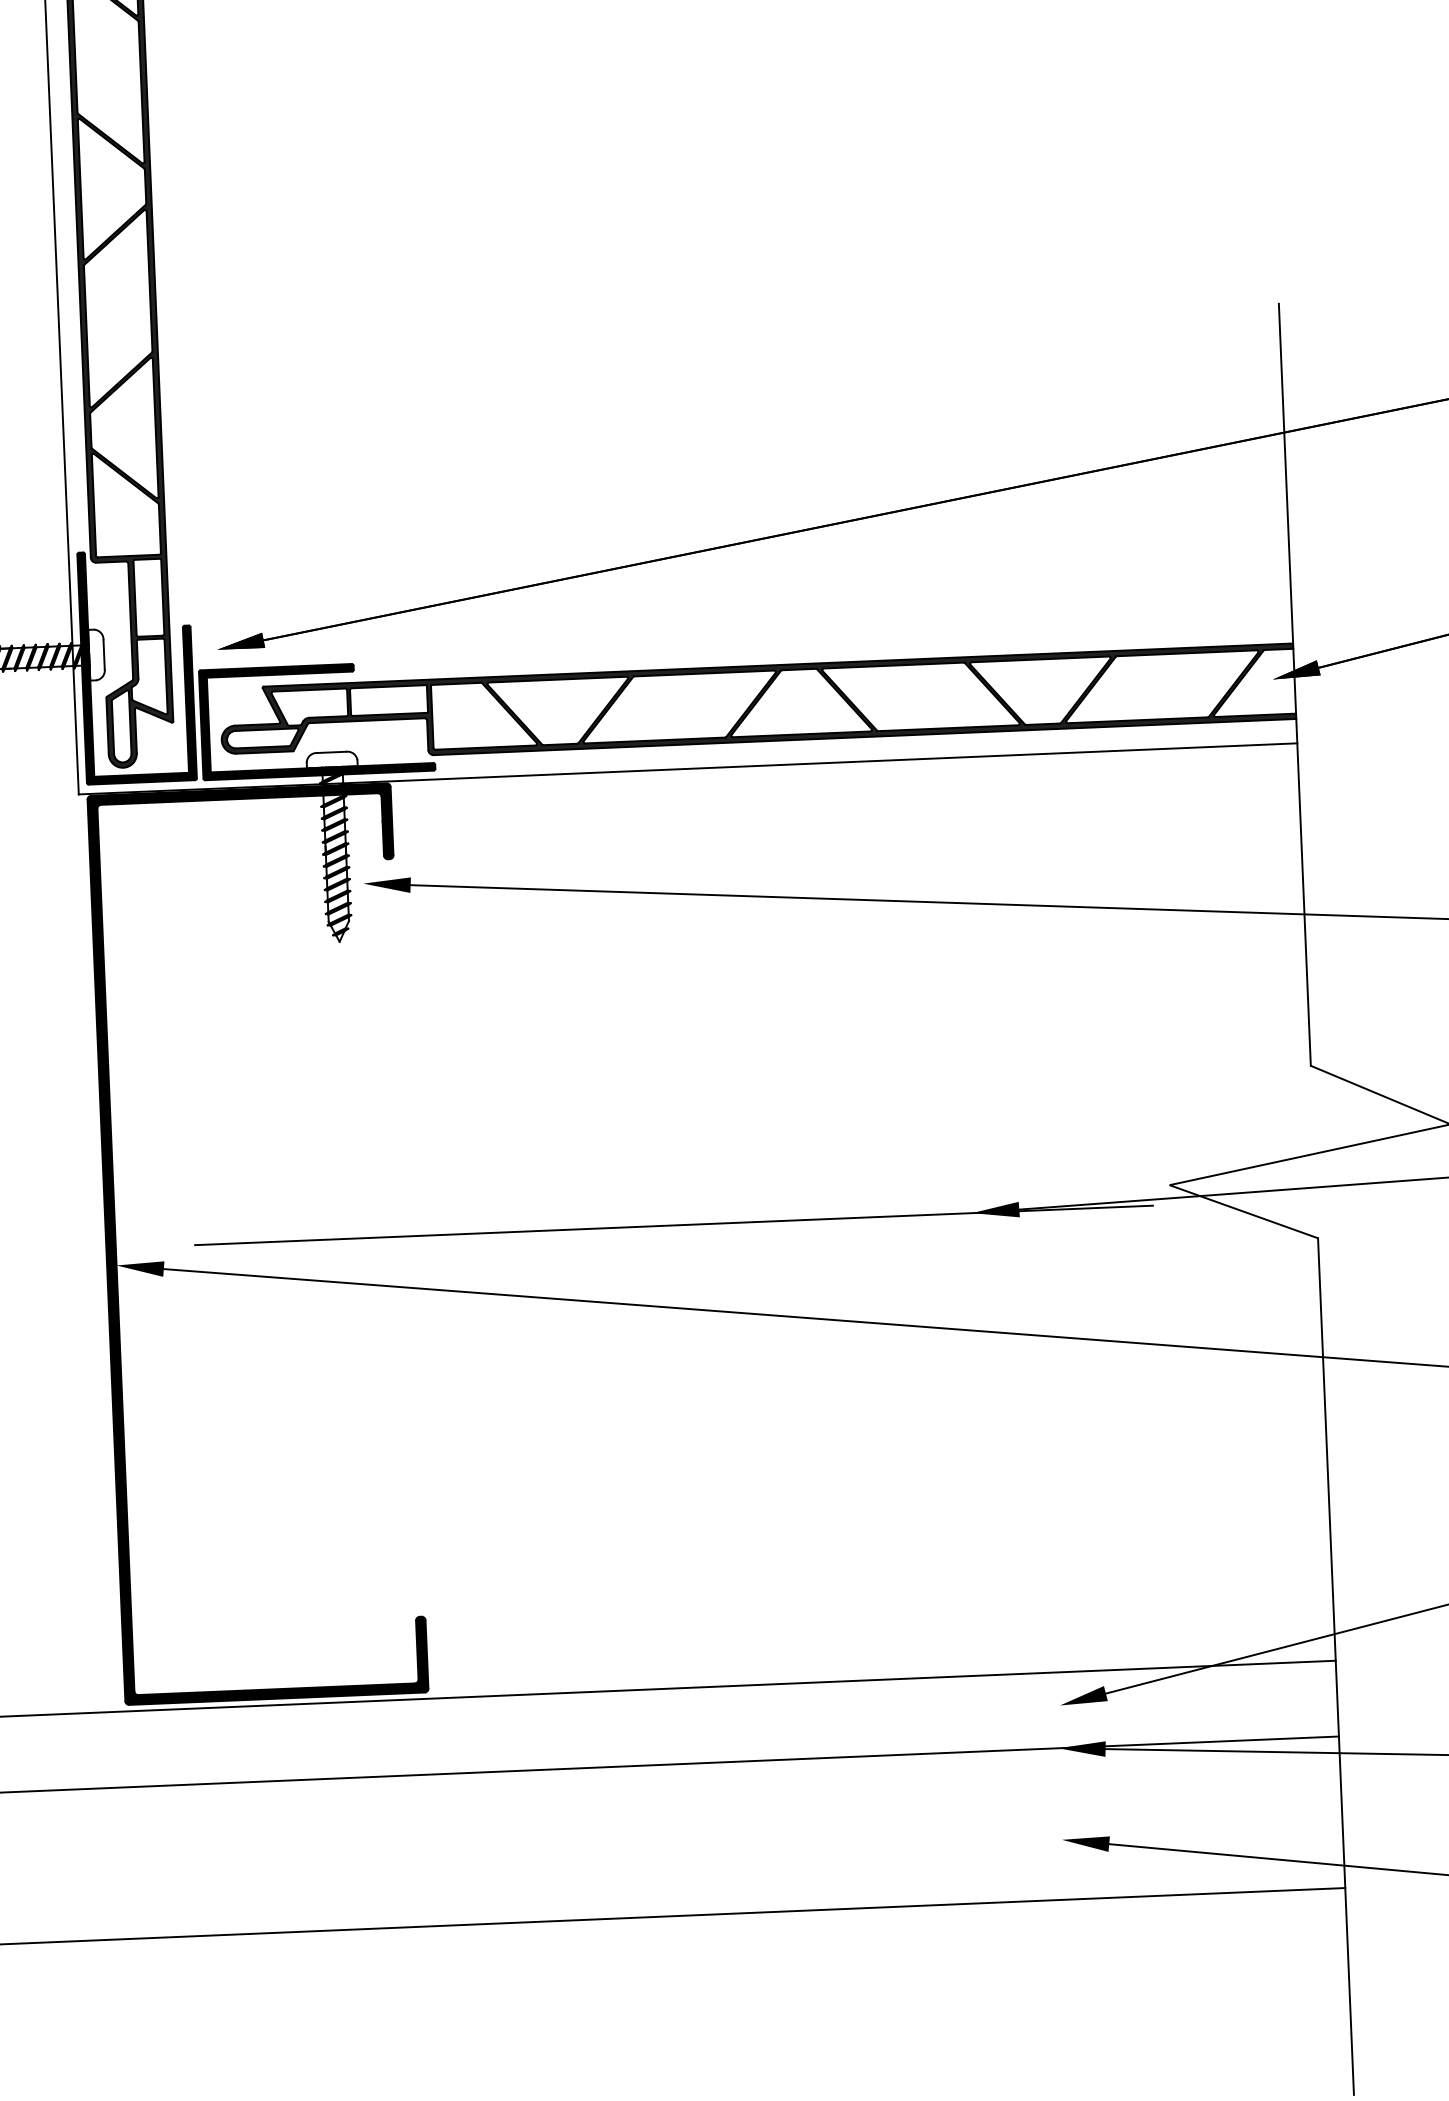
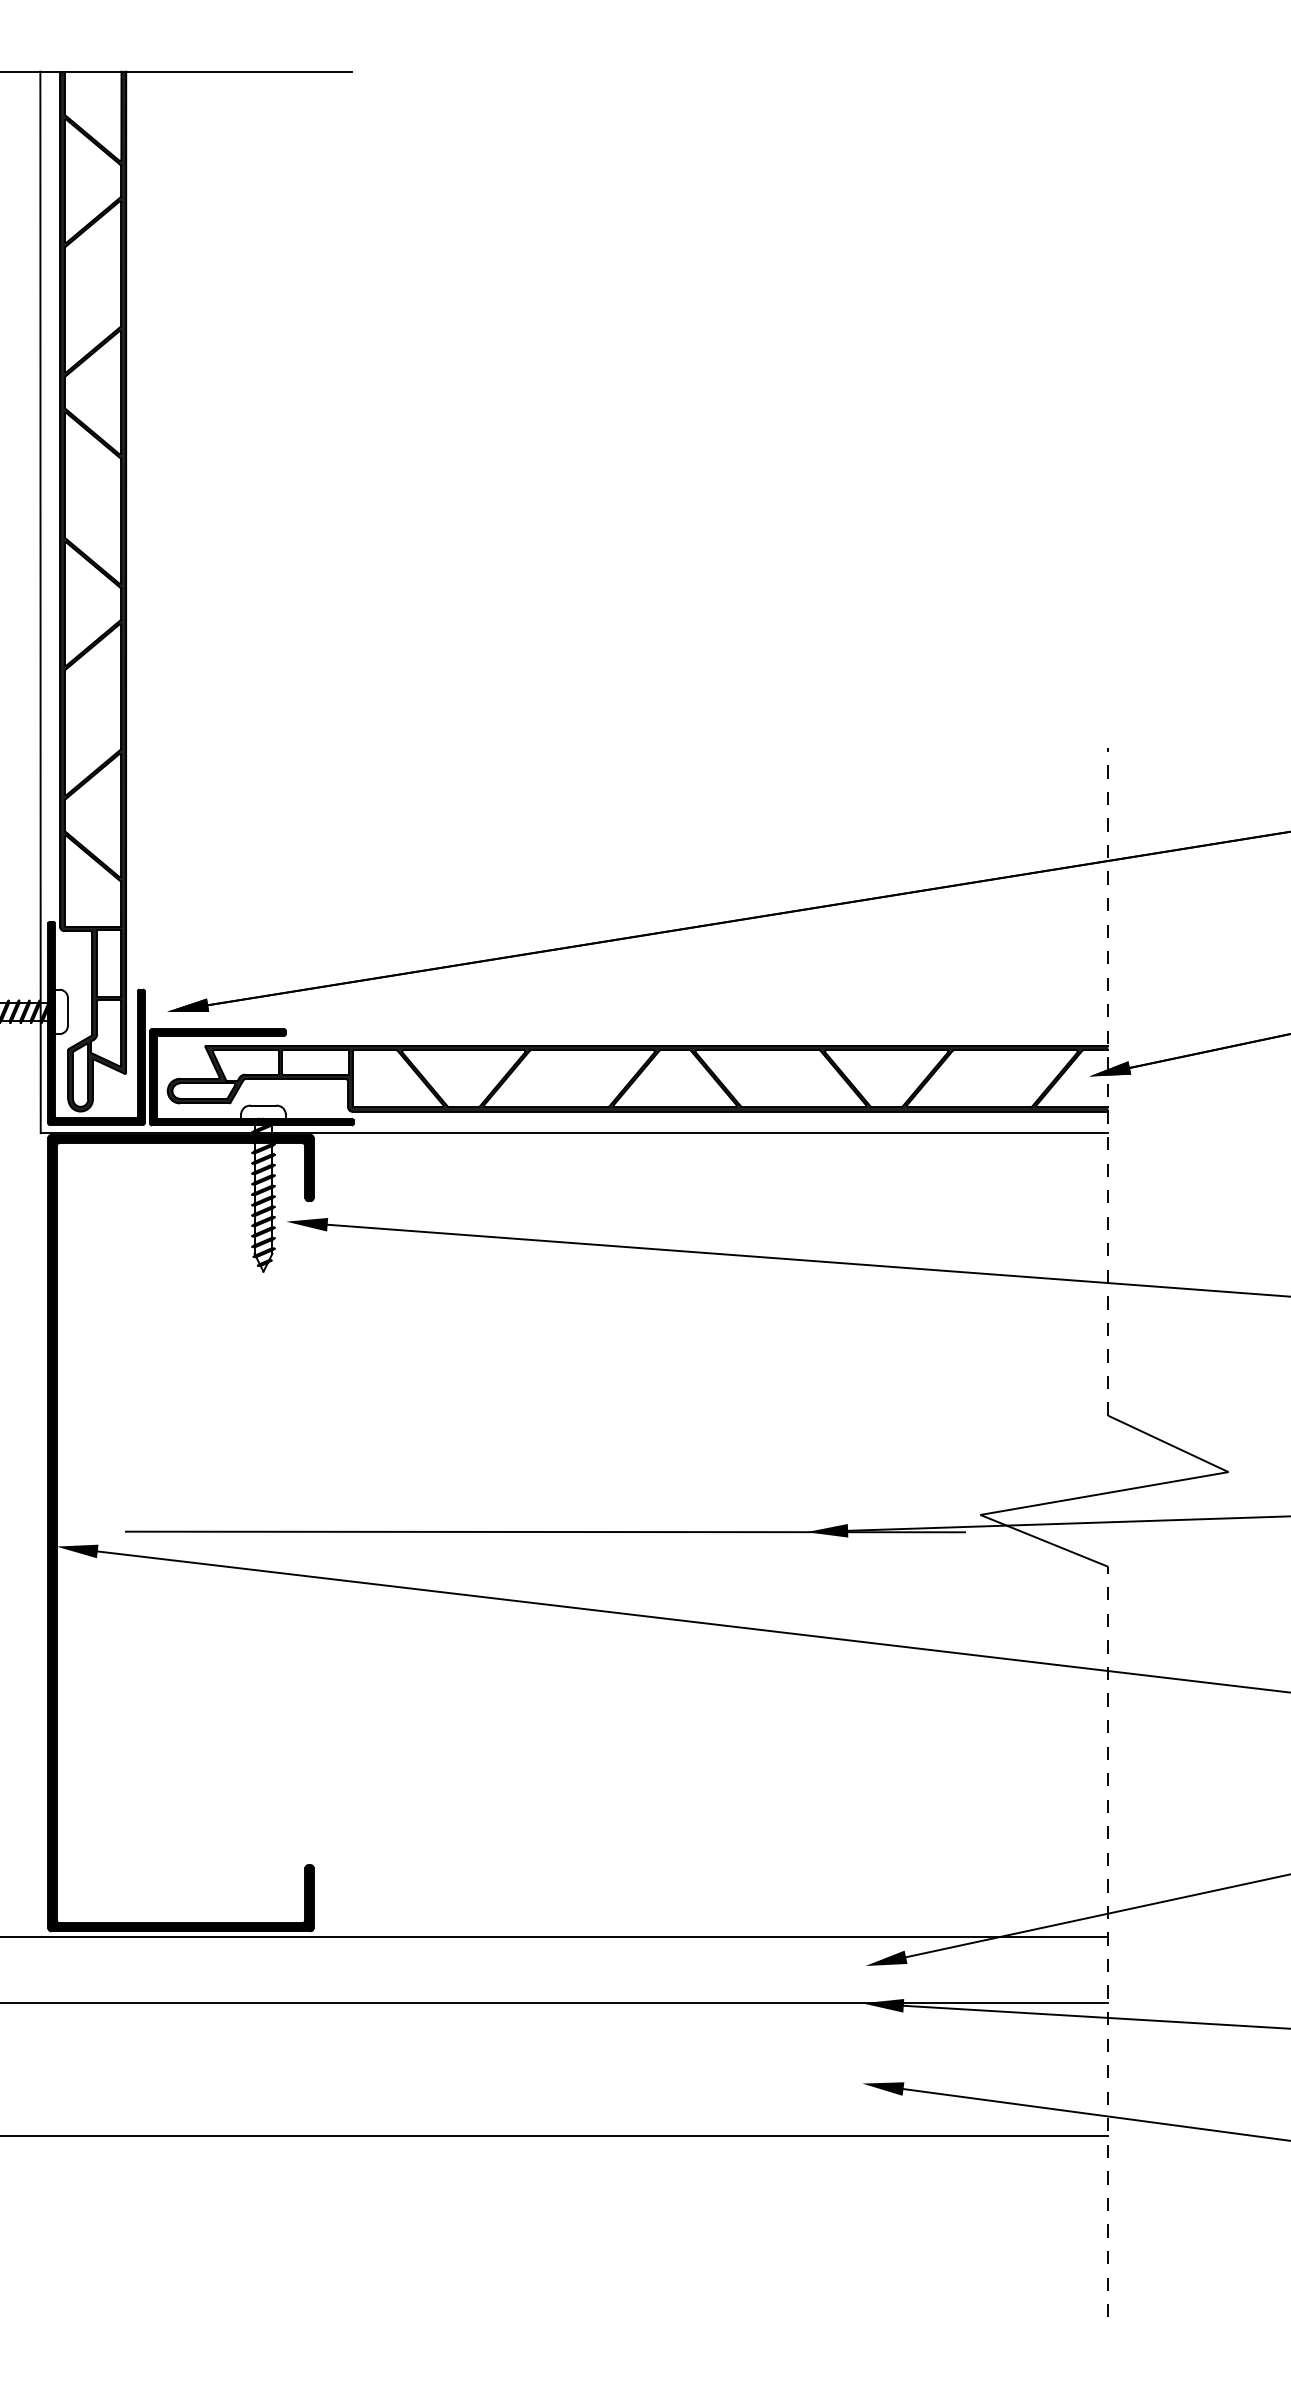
line: (1295, 684) -> (1108, 1081), solid -> dashed
line: (1336, 1665) -> (1108, 1941), solid -> dashed

